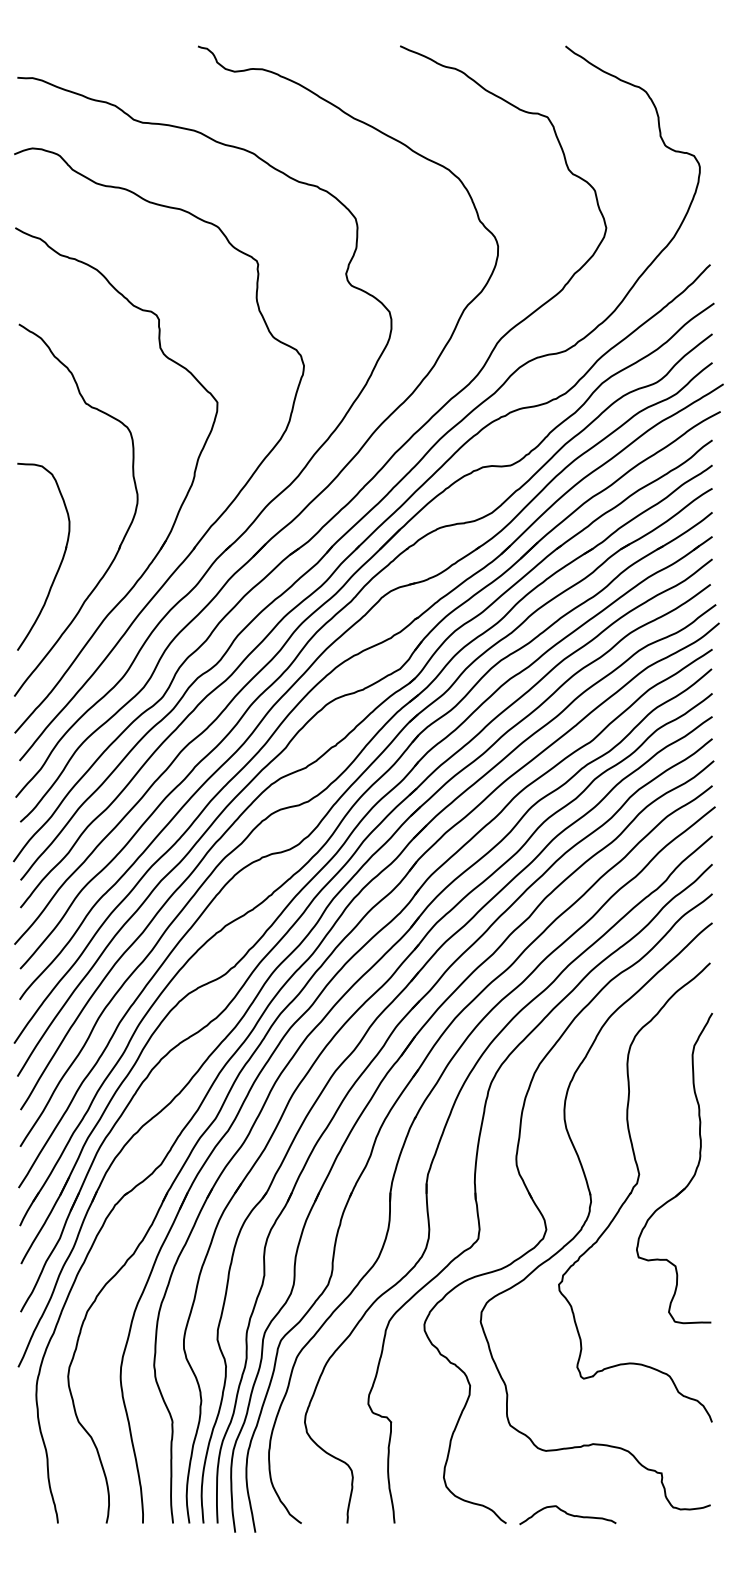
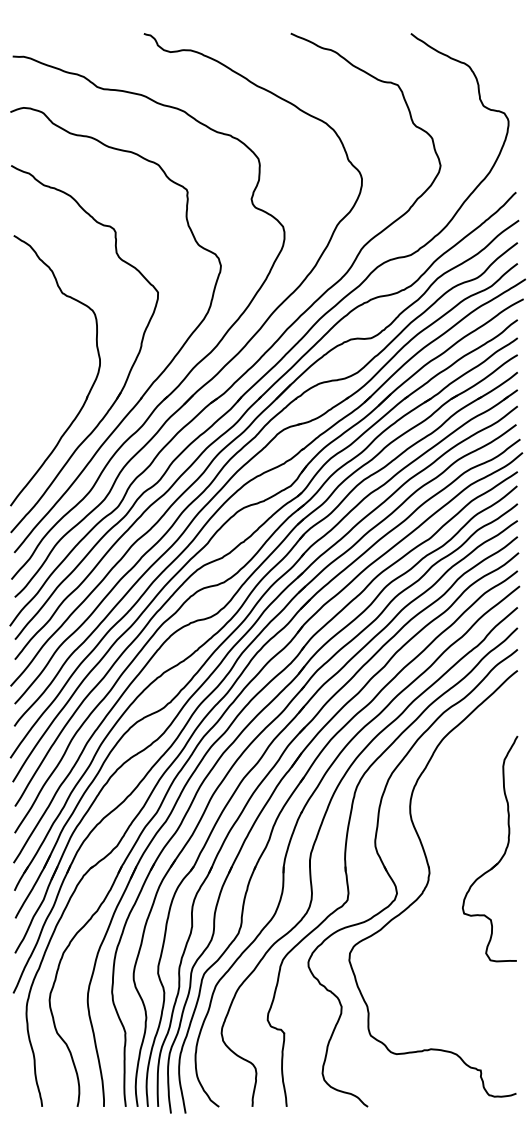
part: (59, 562) -> (43, 408), removed
part: (635, 1192) -> (461, 866), removed
curve: (567, 1514) -> (412, 1100), removed

